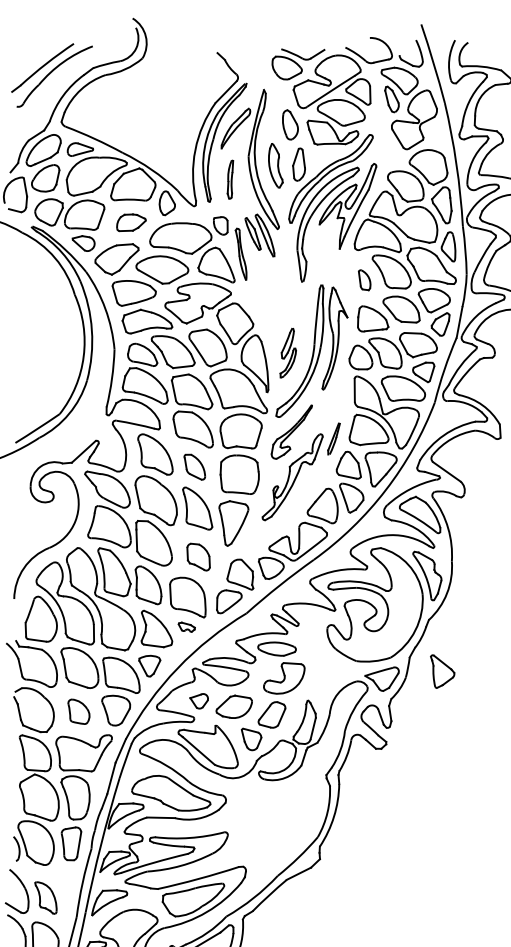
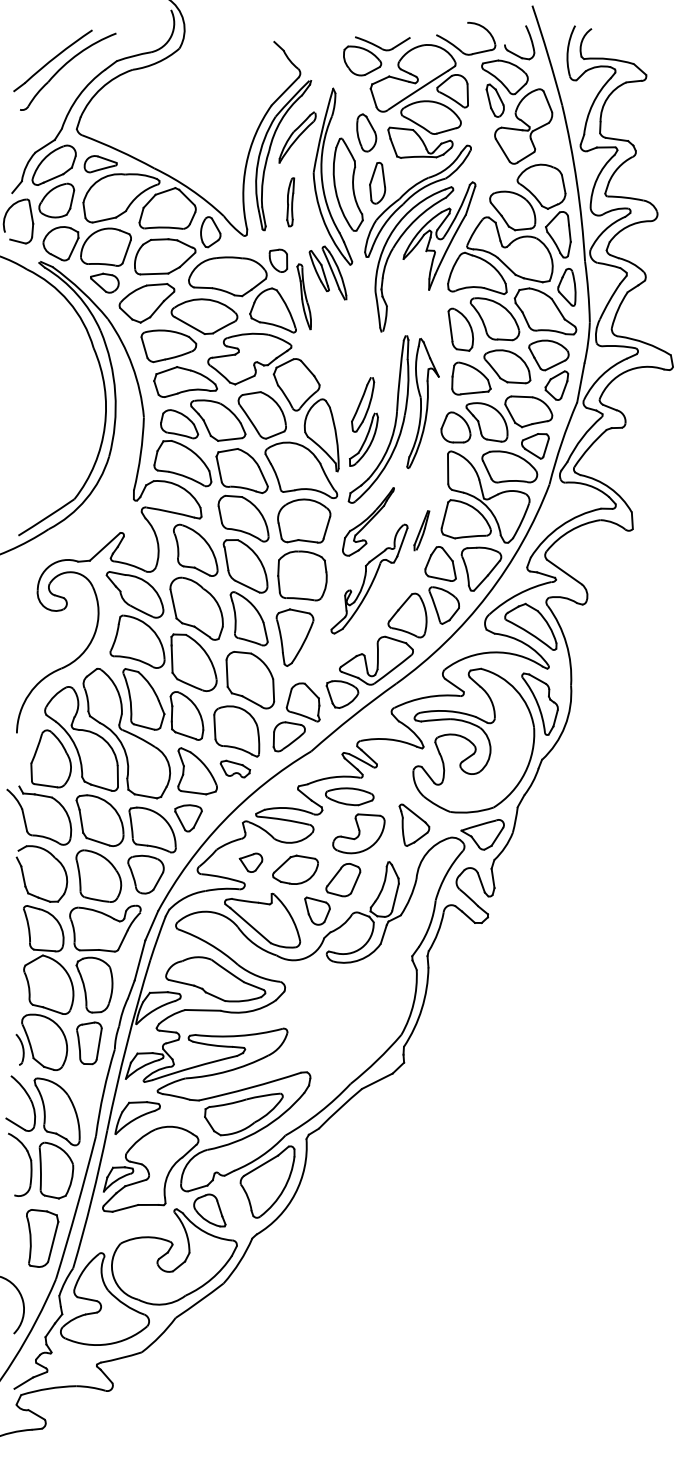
part: (275, 165) -> (347, 184), size x1.67
part: (131, 222) -> (165, 256), size x1.67
part: (364, 280) -> (460, 329), size x1.67
part: (287, 352) -> (363, 421), size x1.43
part: (194, 467) -> (245, 566), size x1.67
part: (198, 557) -> (250, 680), size x1.67
part: (186, 626) -> (235, 768), size x1.43
part: (442, 671) -> (414, 824), moved
part: (78, 711) -> (98, 875), size x1.67
part: (45, 897) -> (56, 1111), size x1.67

